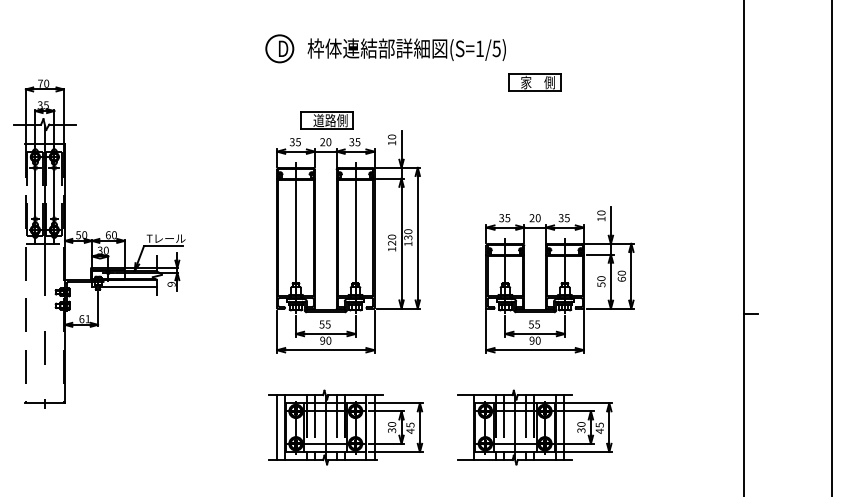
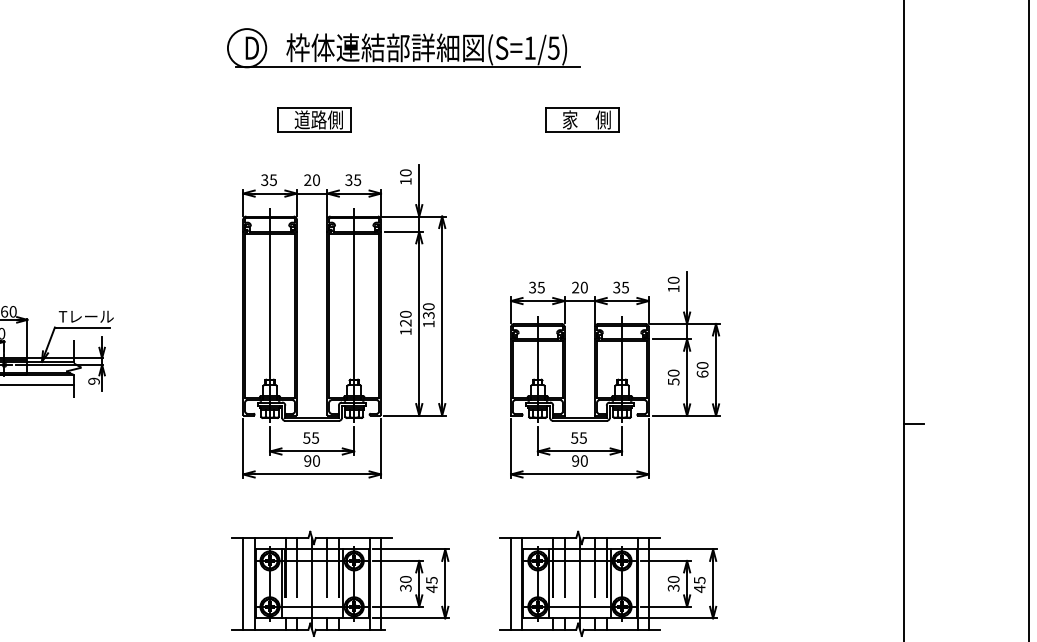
line: (393, 62) -> (407, 67), added
part: (534, 82) -> (581, 119), moved
part: (326, 120) -> (313, 119), moved
part: (559, 279) -> (614, 374), moved
line: (466, 427) -> (511, 583), added

